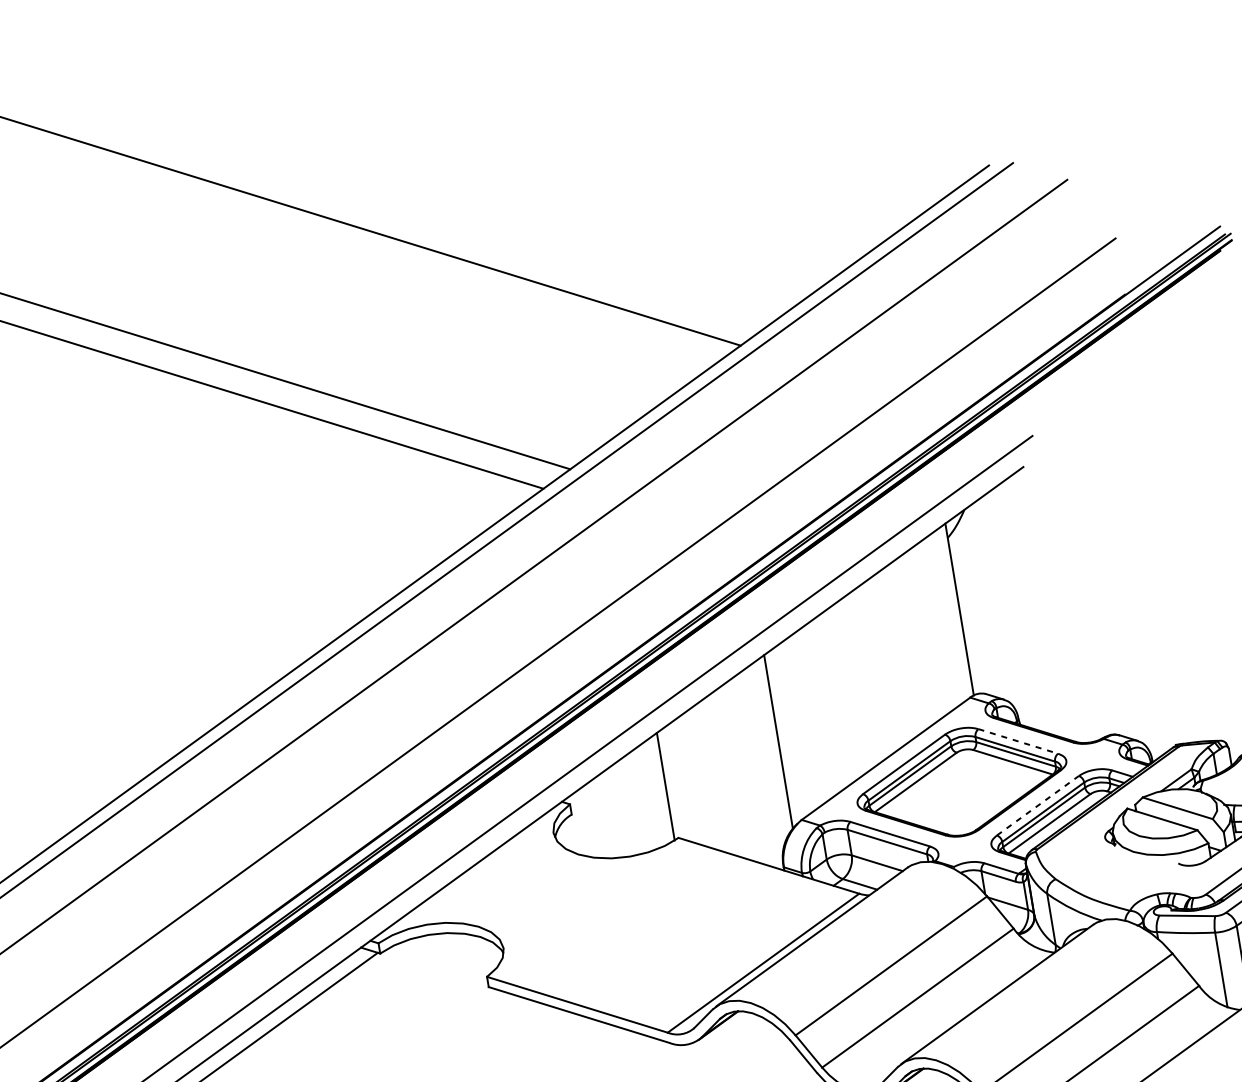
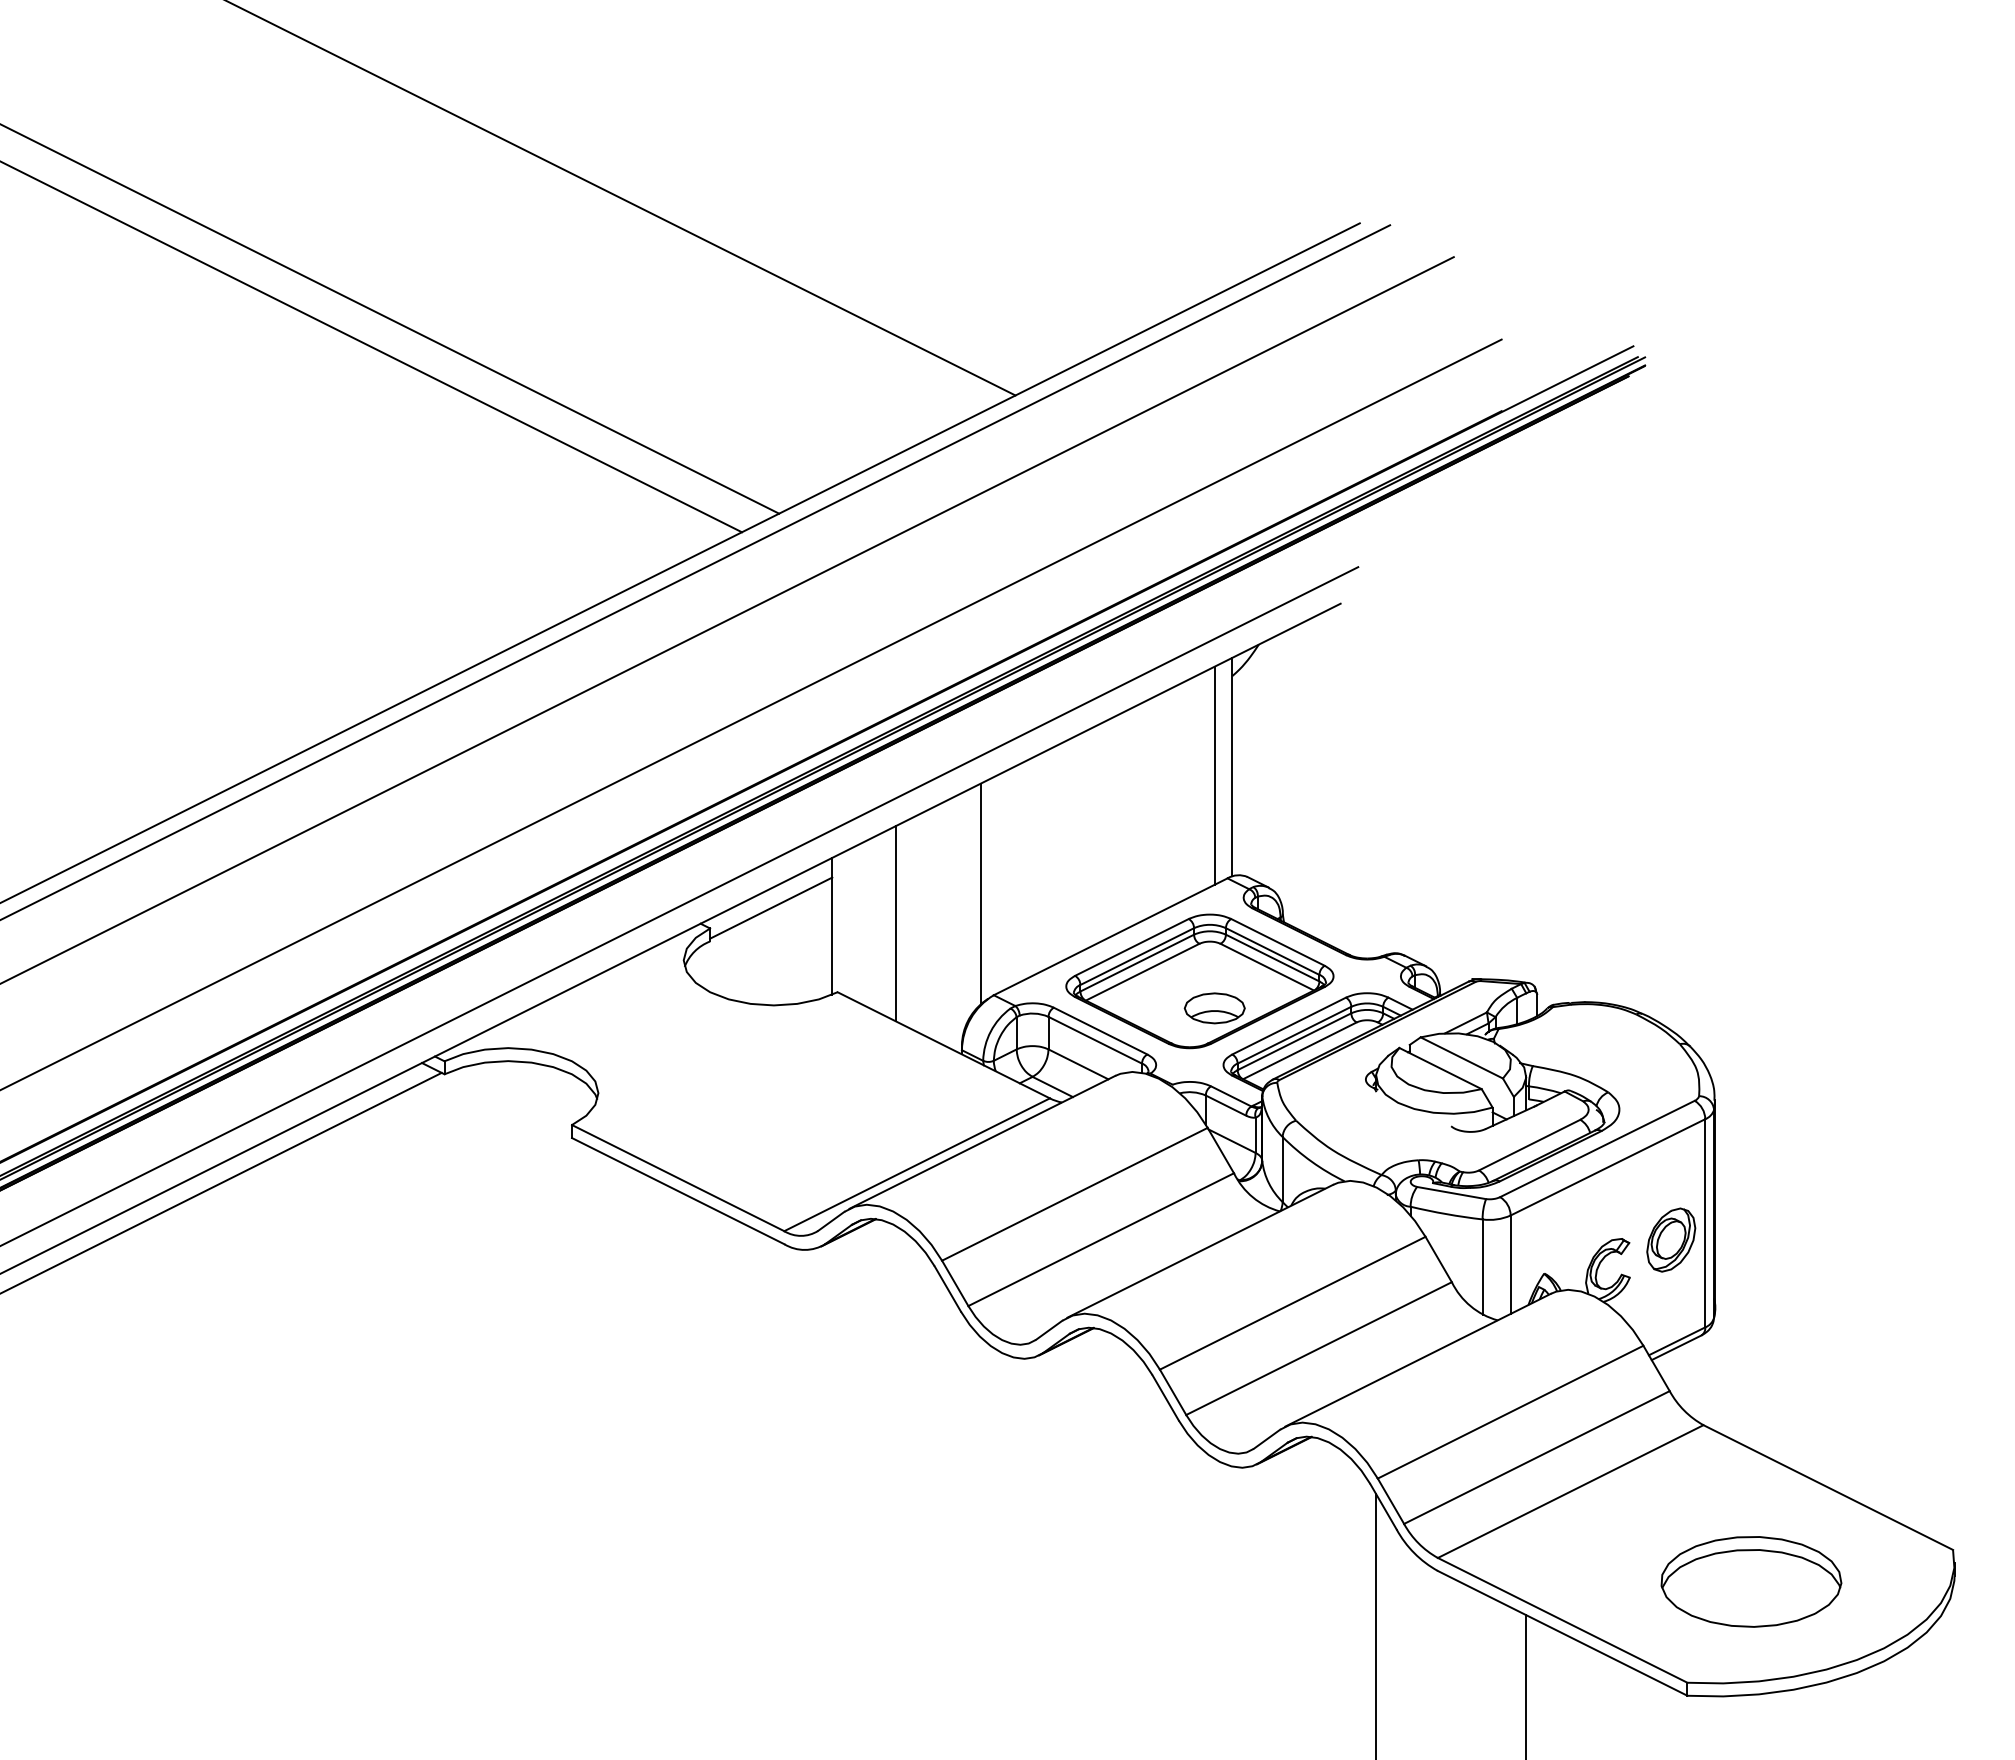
line: (946, 618) -> (1214, 775), added
line: (1018, 741) -> (1278, 942), dashed -> solid
line: (715, 776) -> (896, 923), added
line: (615, 779) -> (771, 907), added
part: (976, 801) -> (1214, 1008), added
line: (1038, 806) -> (1289, 1026), dashed -> solid

